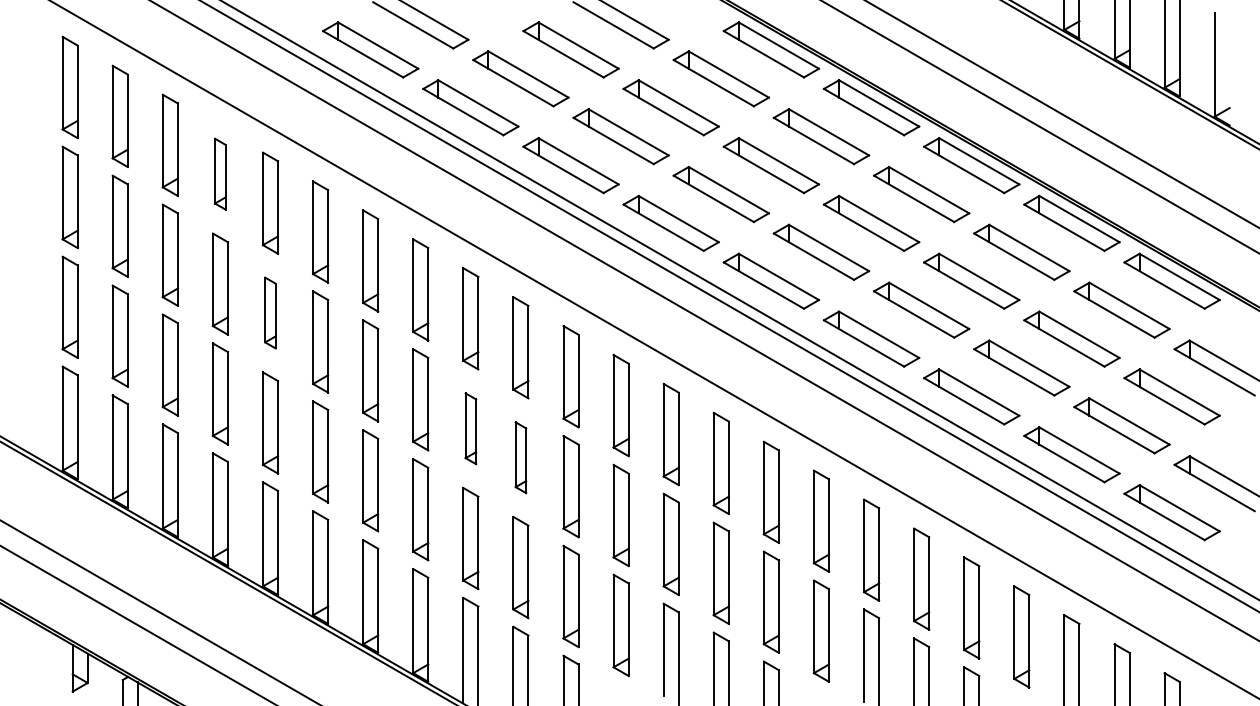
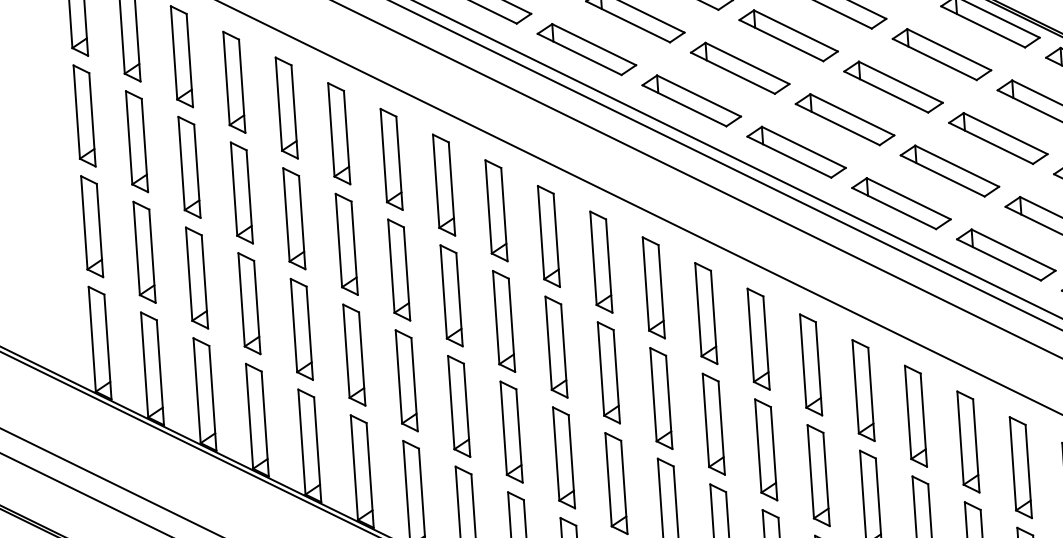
part: (219, 173) -> (233, 81), size x1.43
part: (270, 312) -> (294, 218), size x1.43
part: (470, 428) -> (503, 321), size x1.43
part: (520, 457) -> (556, 347), size x1.43

